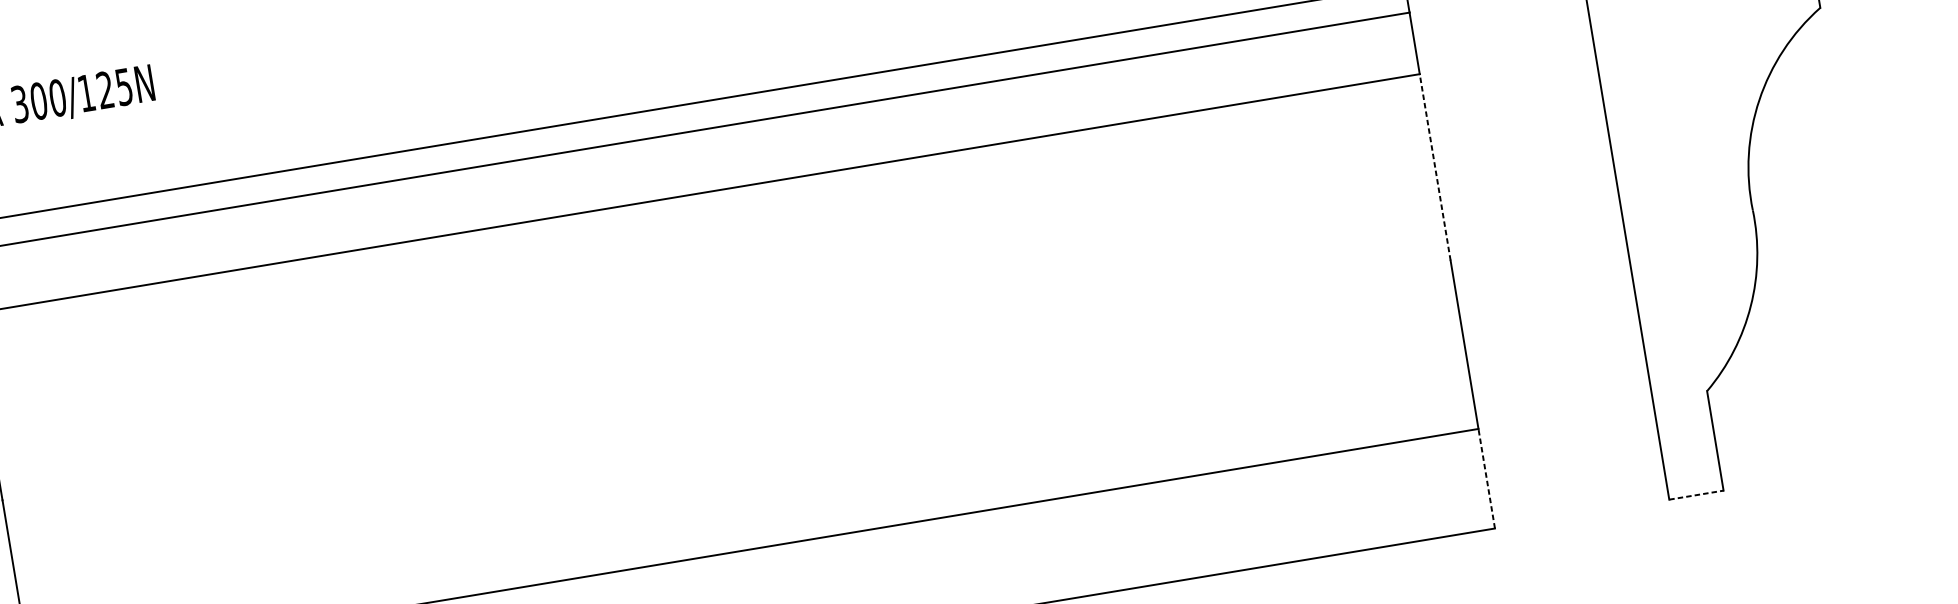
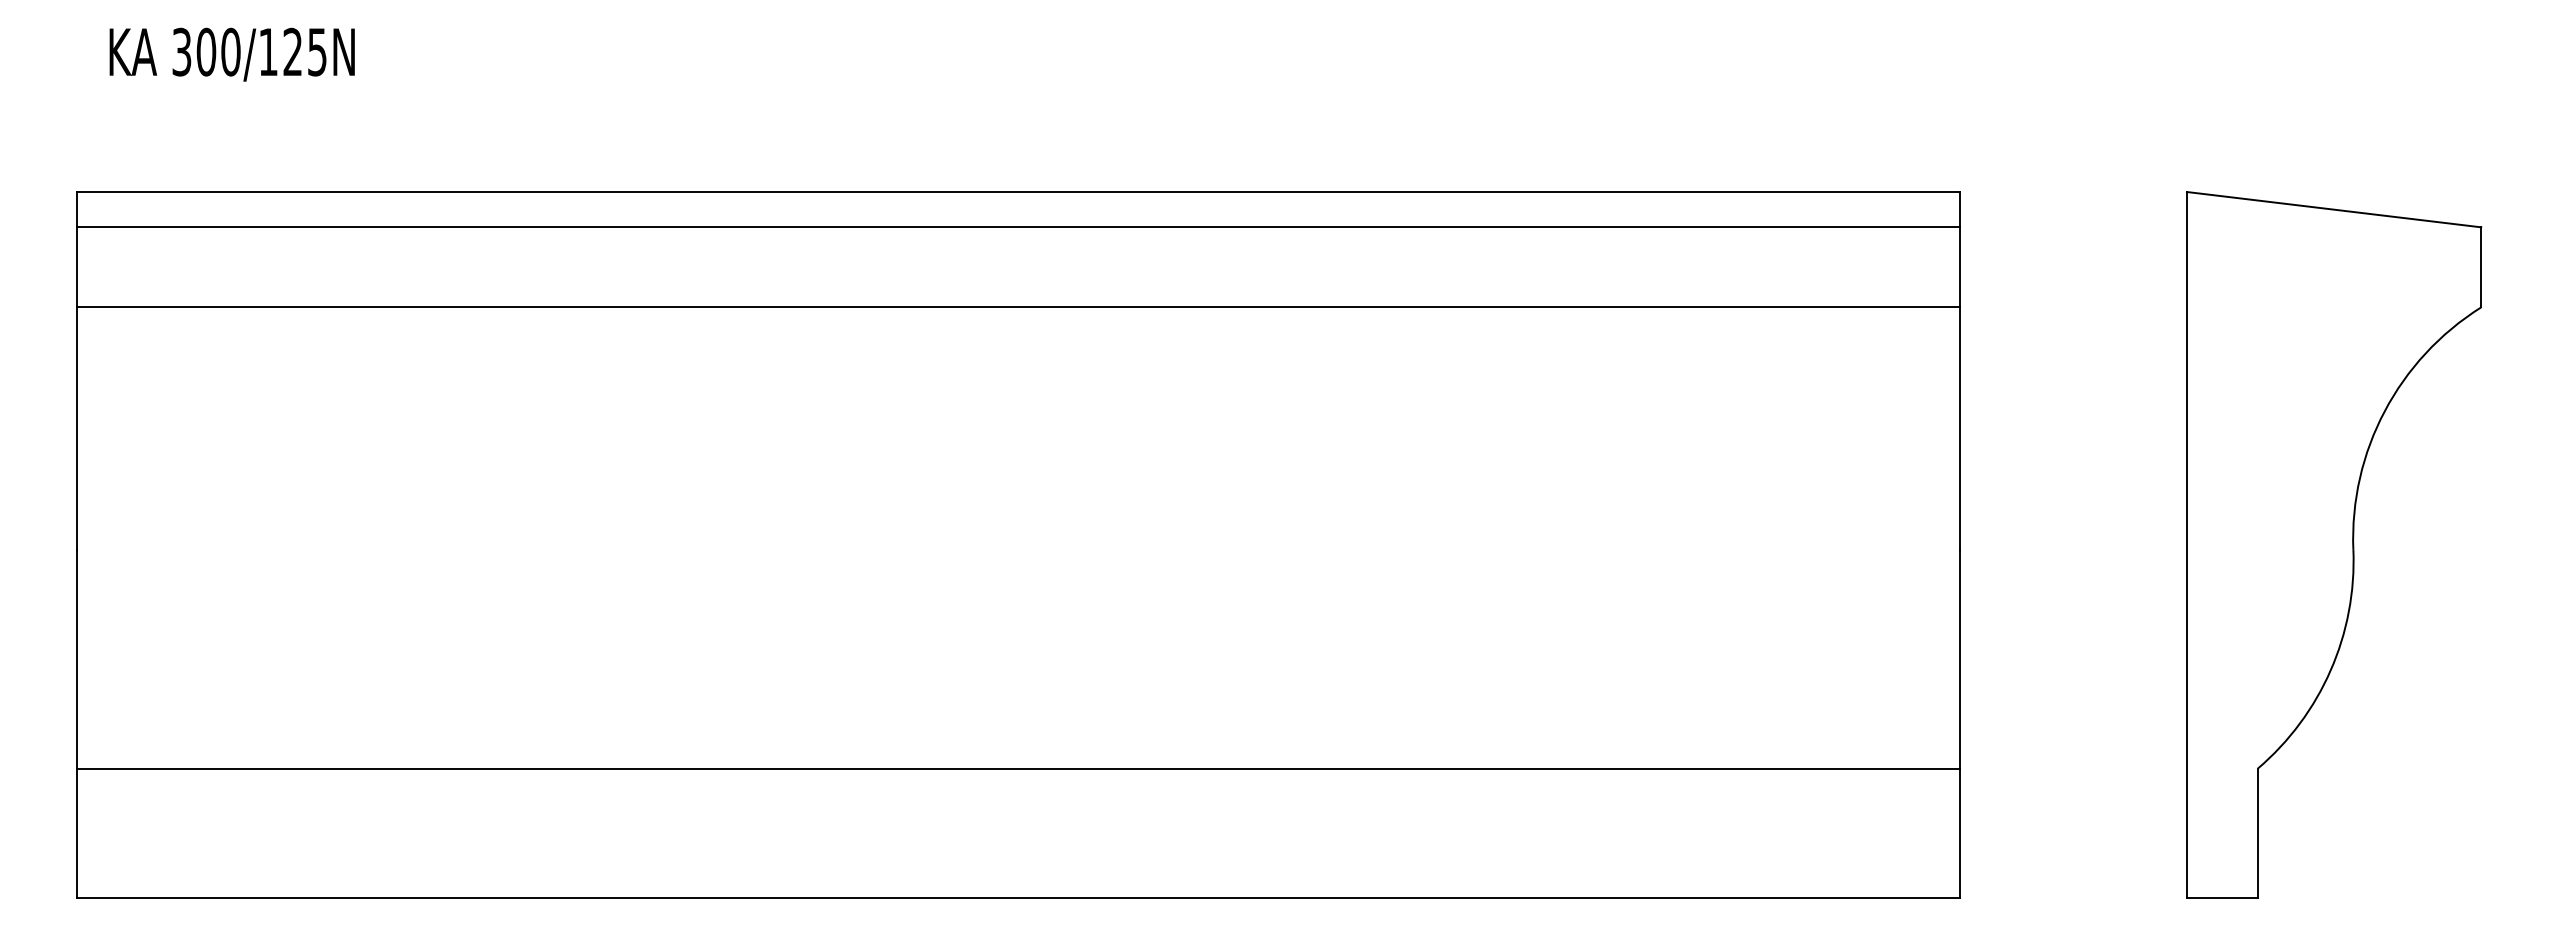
line: (1435, 167) -> (1960, 428), dashed -> solid
line: (1486, 478) -> (1960, 833), dashed -> solid
line: (1696, 495) -> (2222, 898), dashed -> solid

